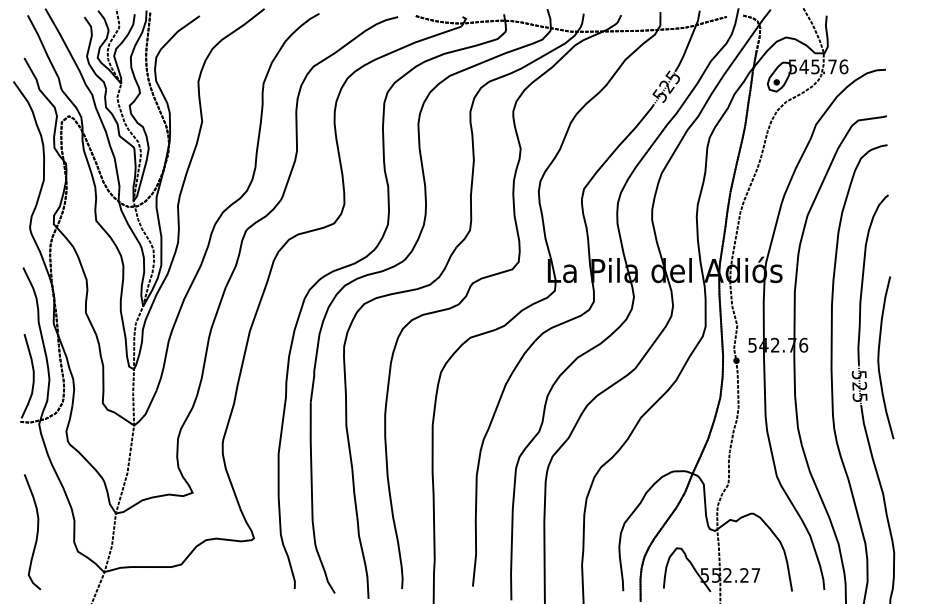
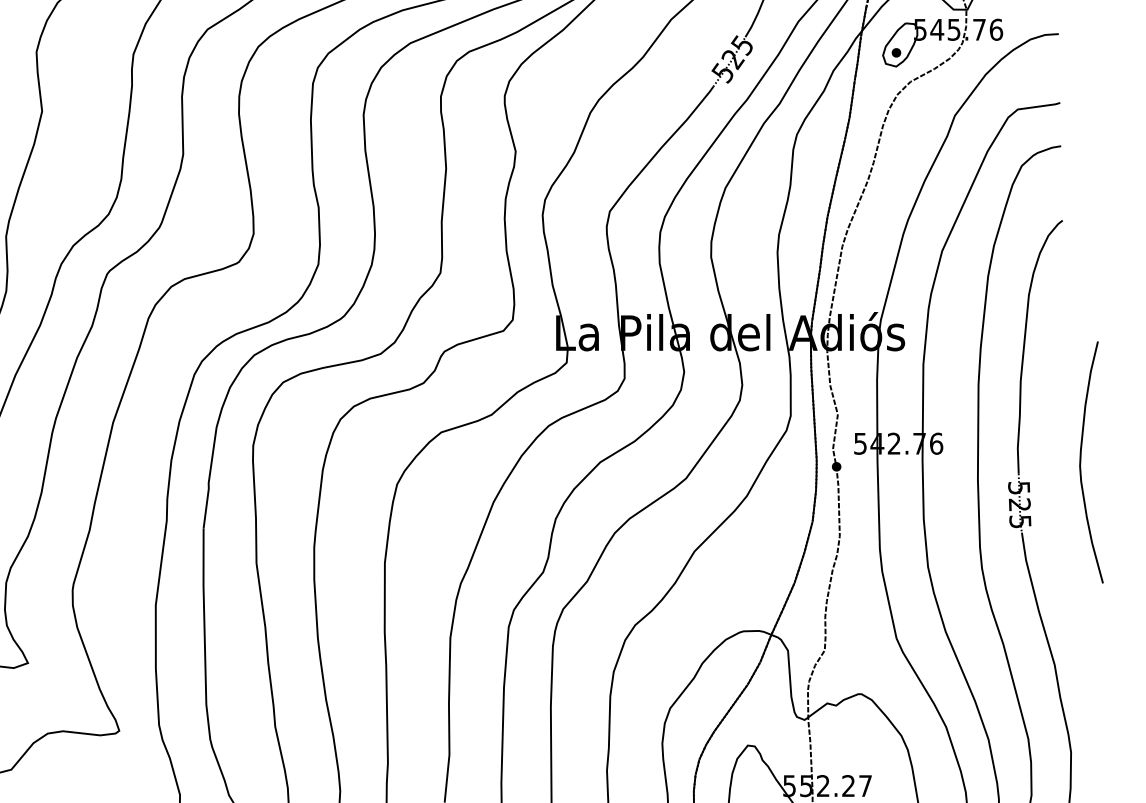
curve: (879, 357) -> (1081, 461), moved

